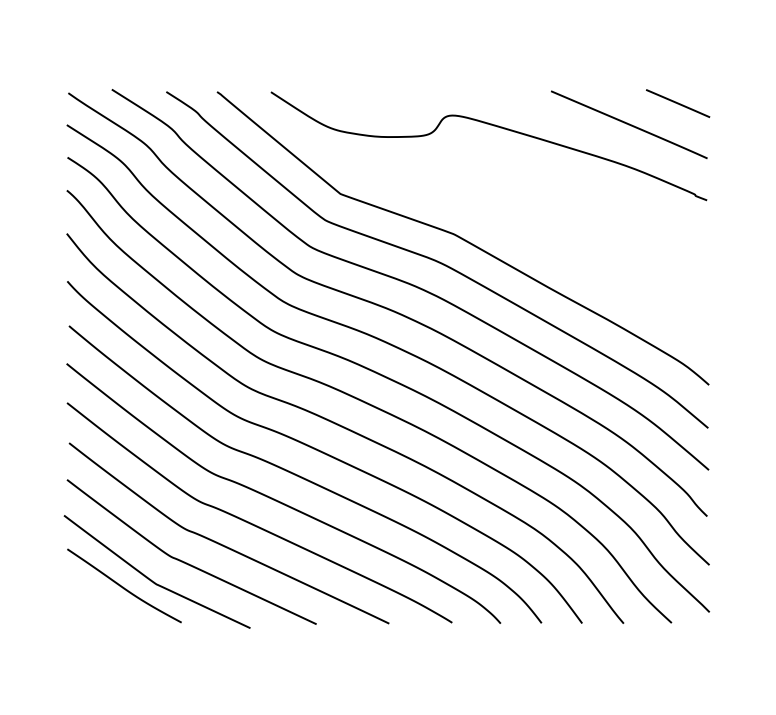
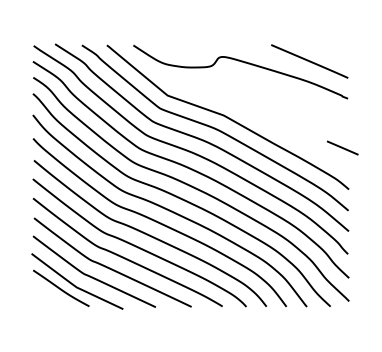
line: (677, 102) -> (342, 147), moved

